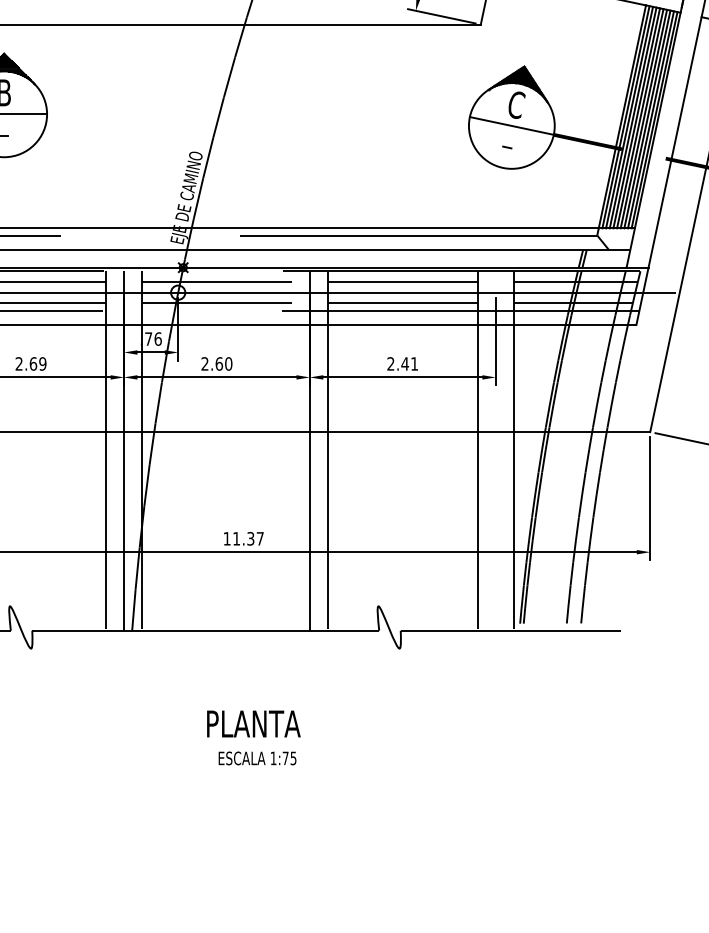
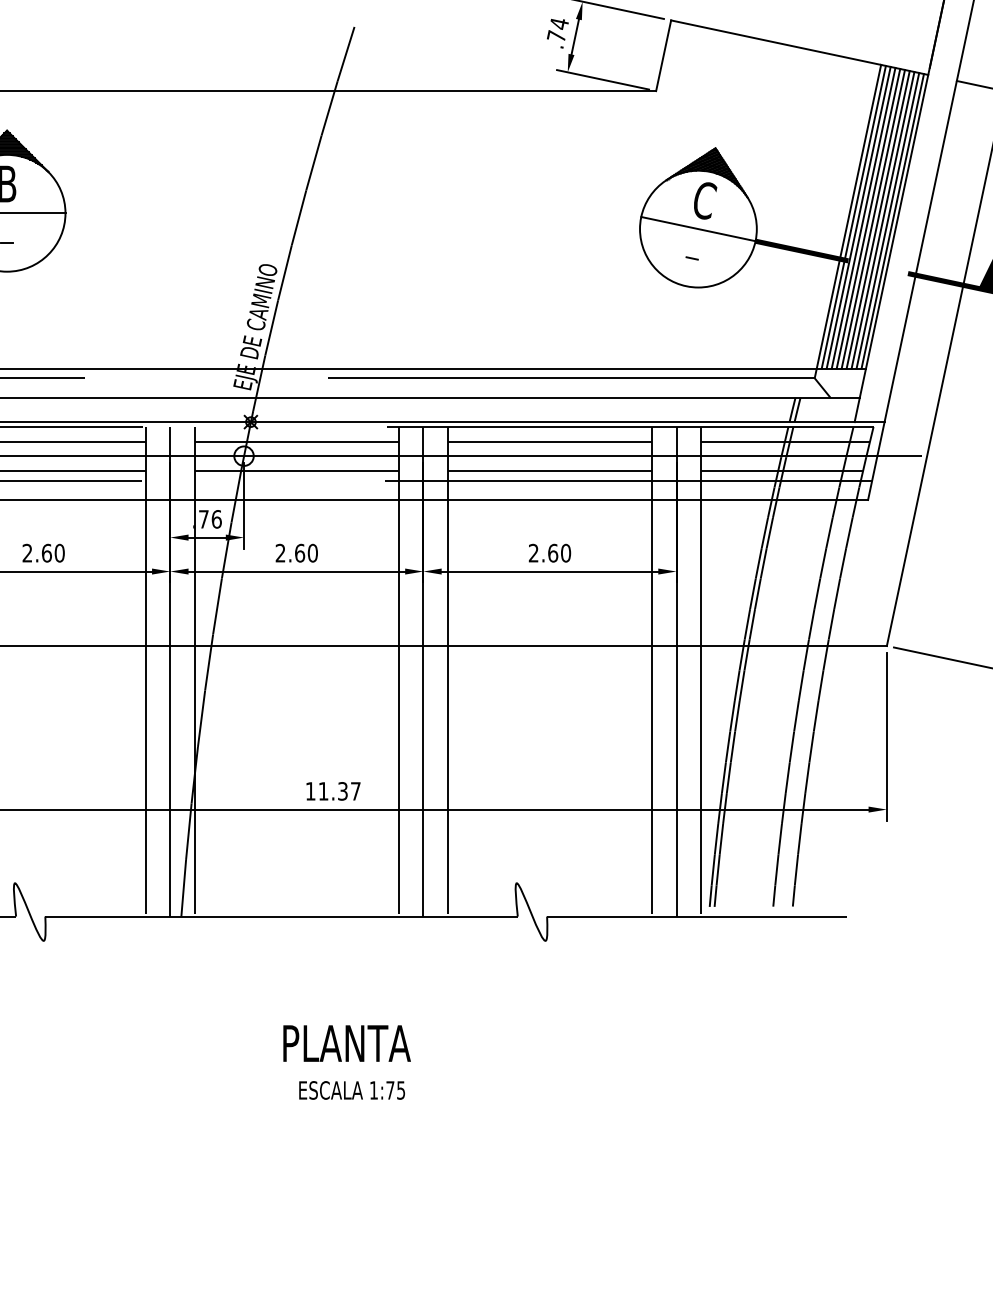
text: (409, 363) -> (559, 552), 2.41 -> 2.60
text: (42, 364) -> (59, 553), 2.69 -> 2.60
line: (292, 450) -> (399, 671), added
line: (495, 450) -> (676, 671), added

